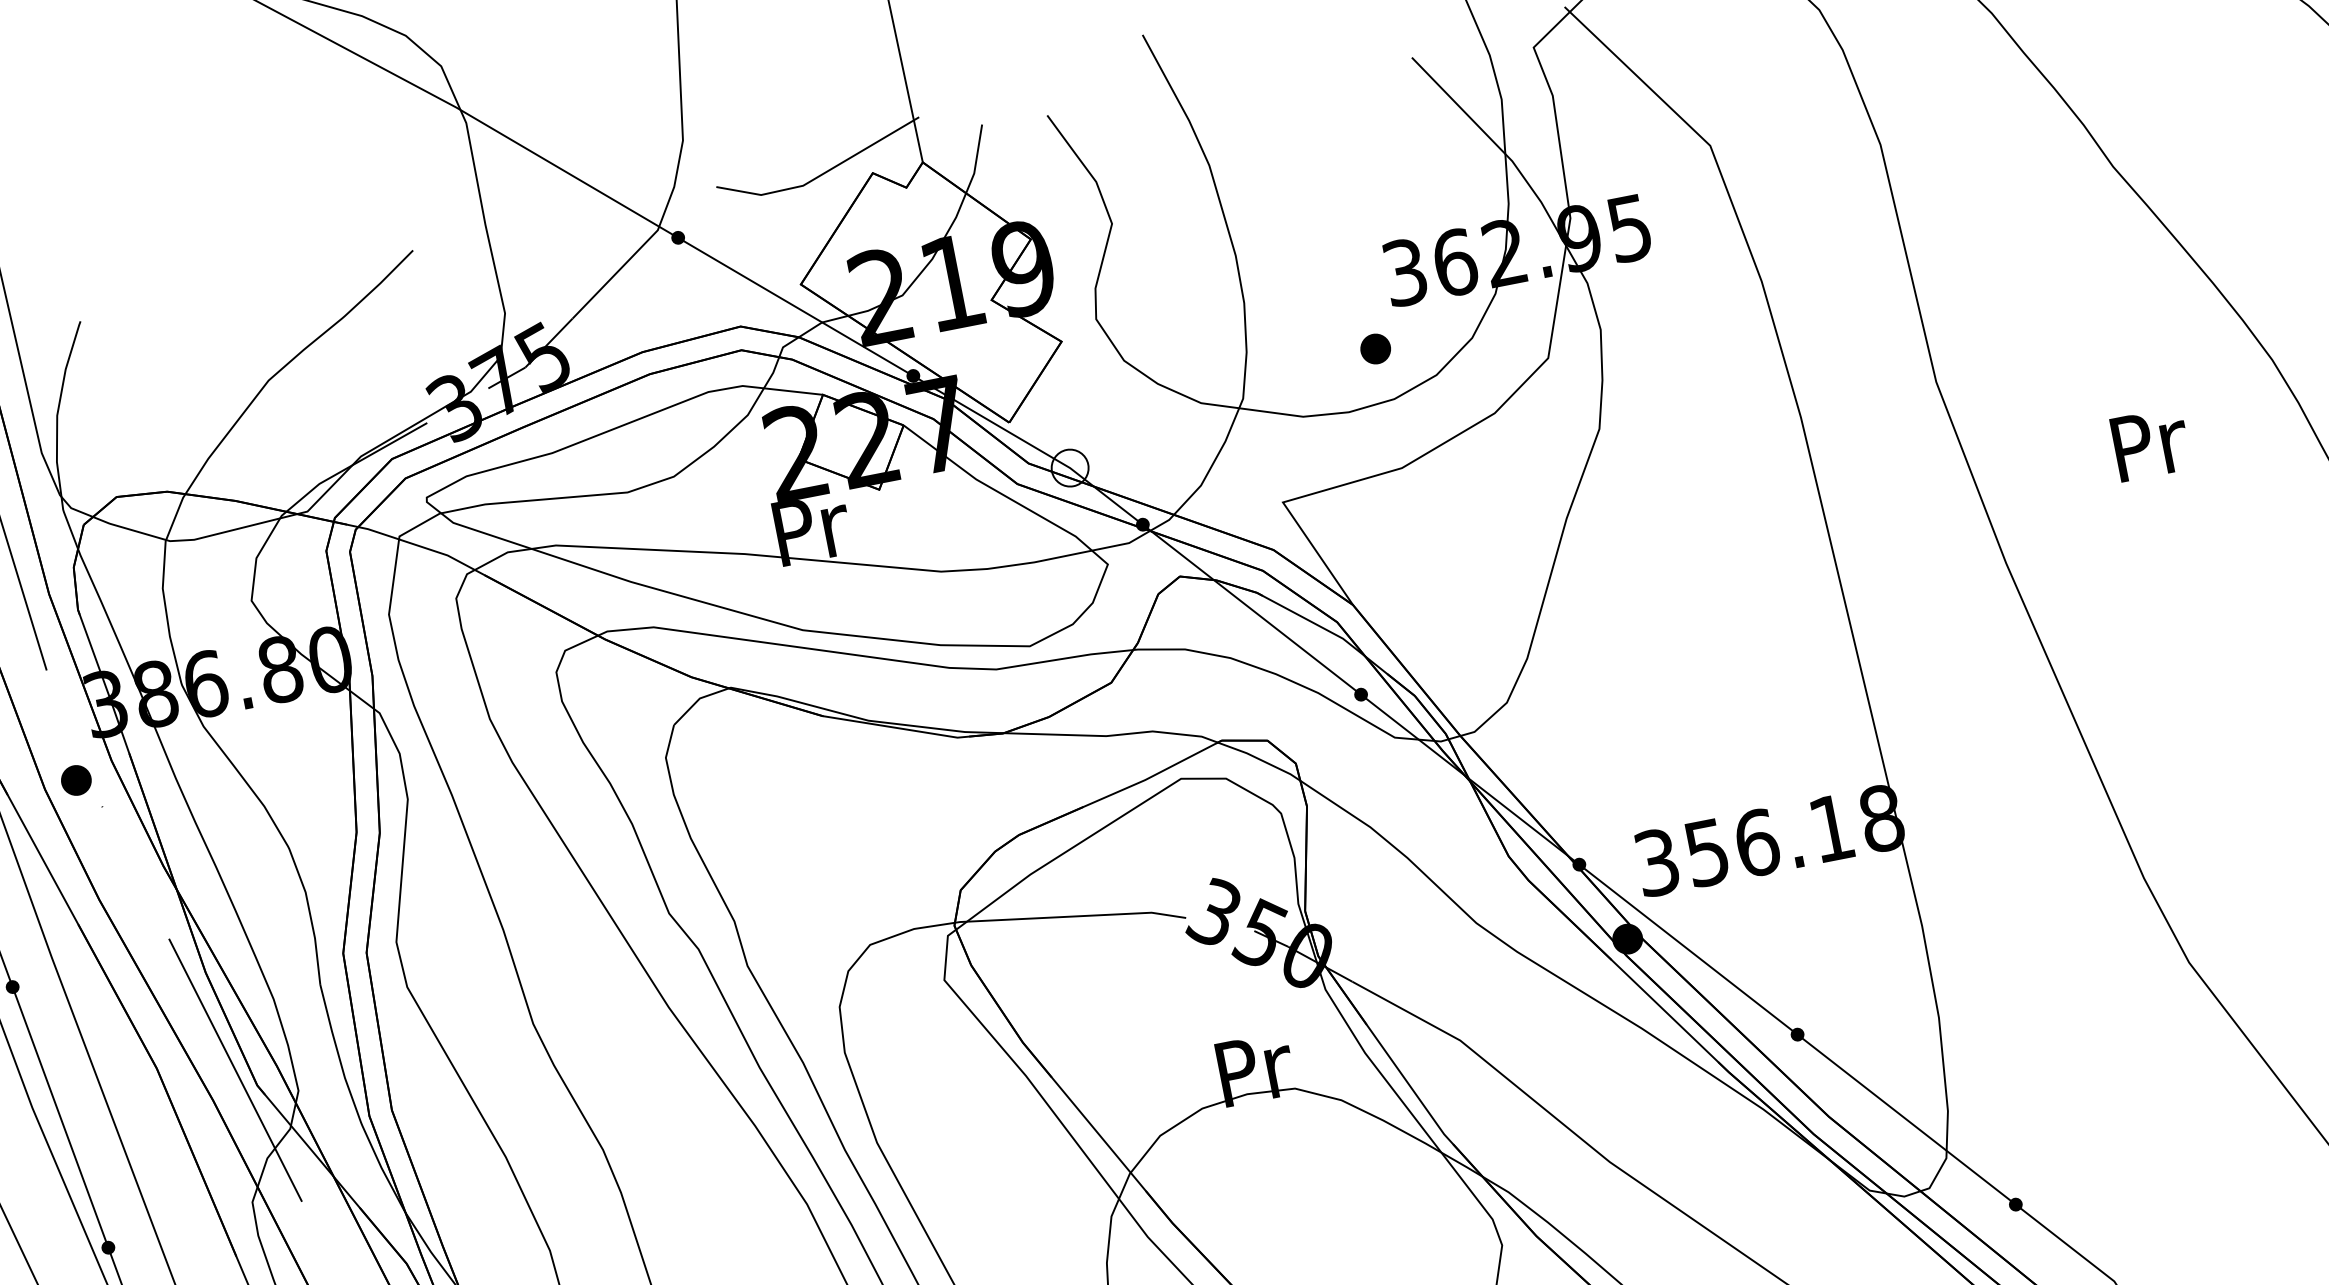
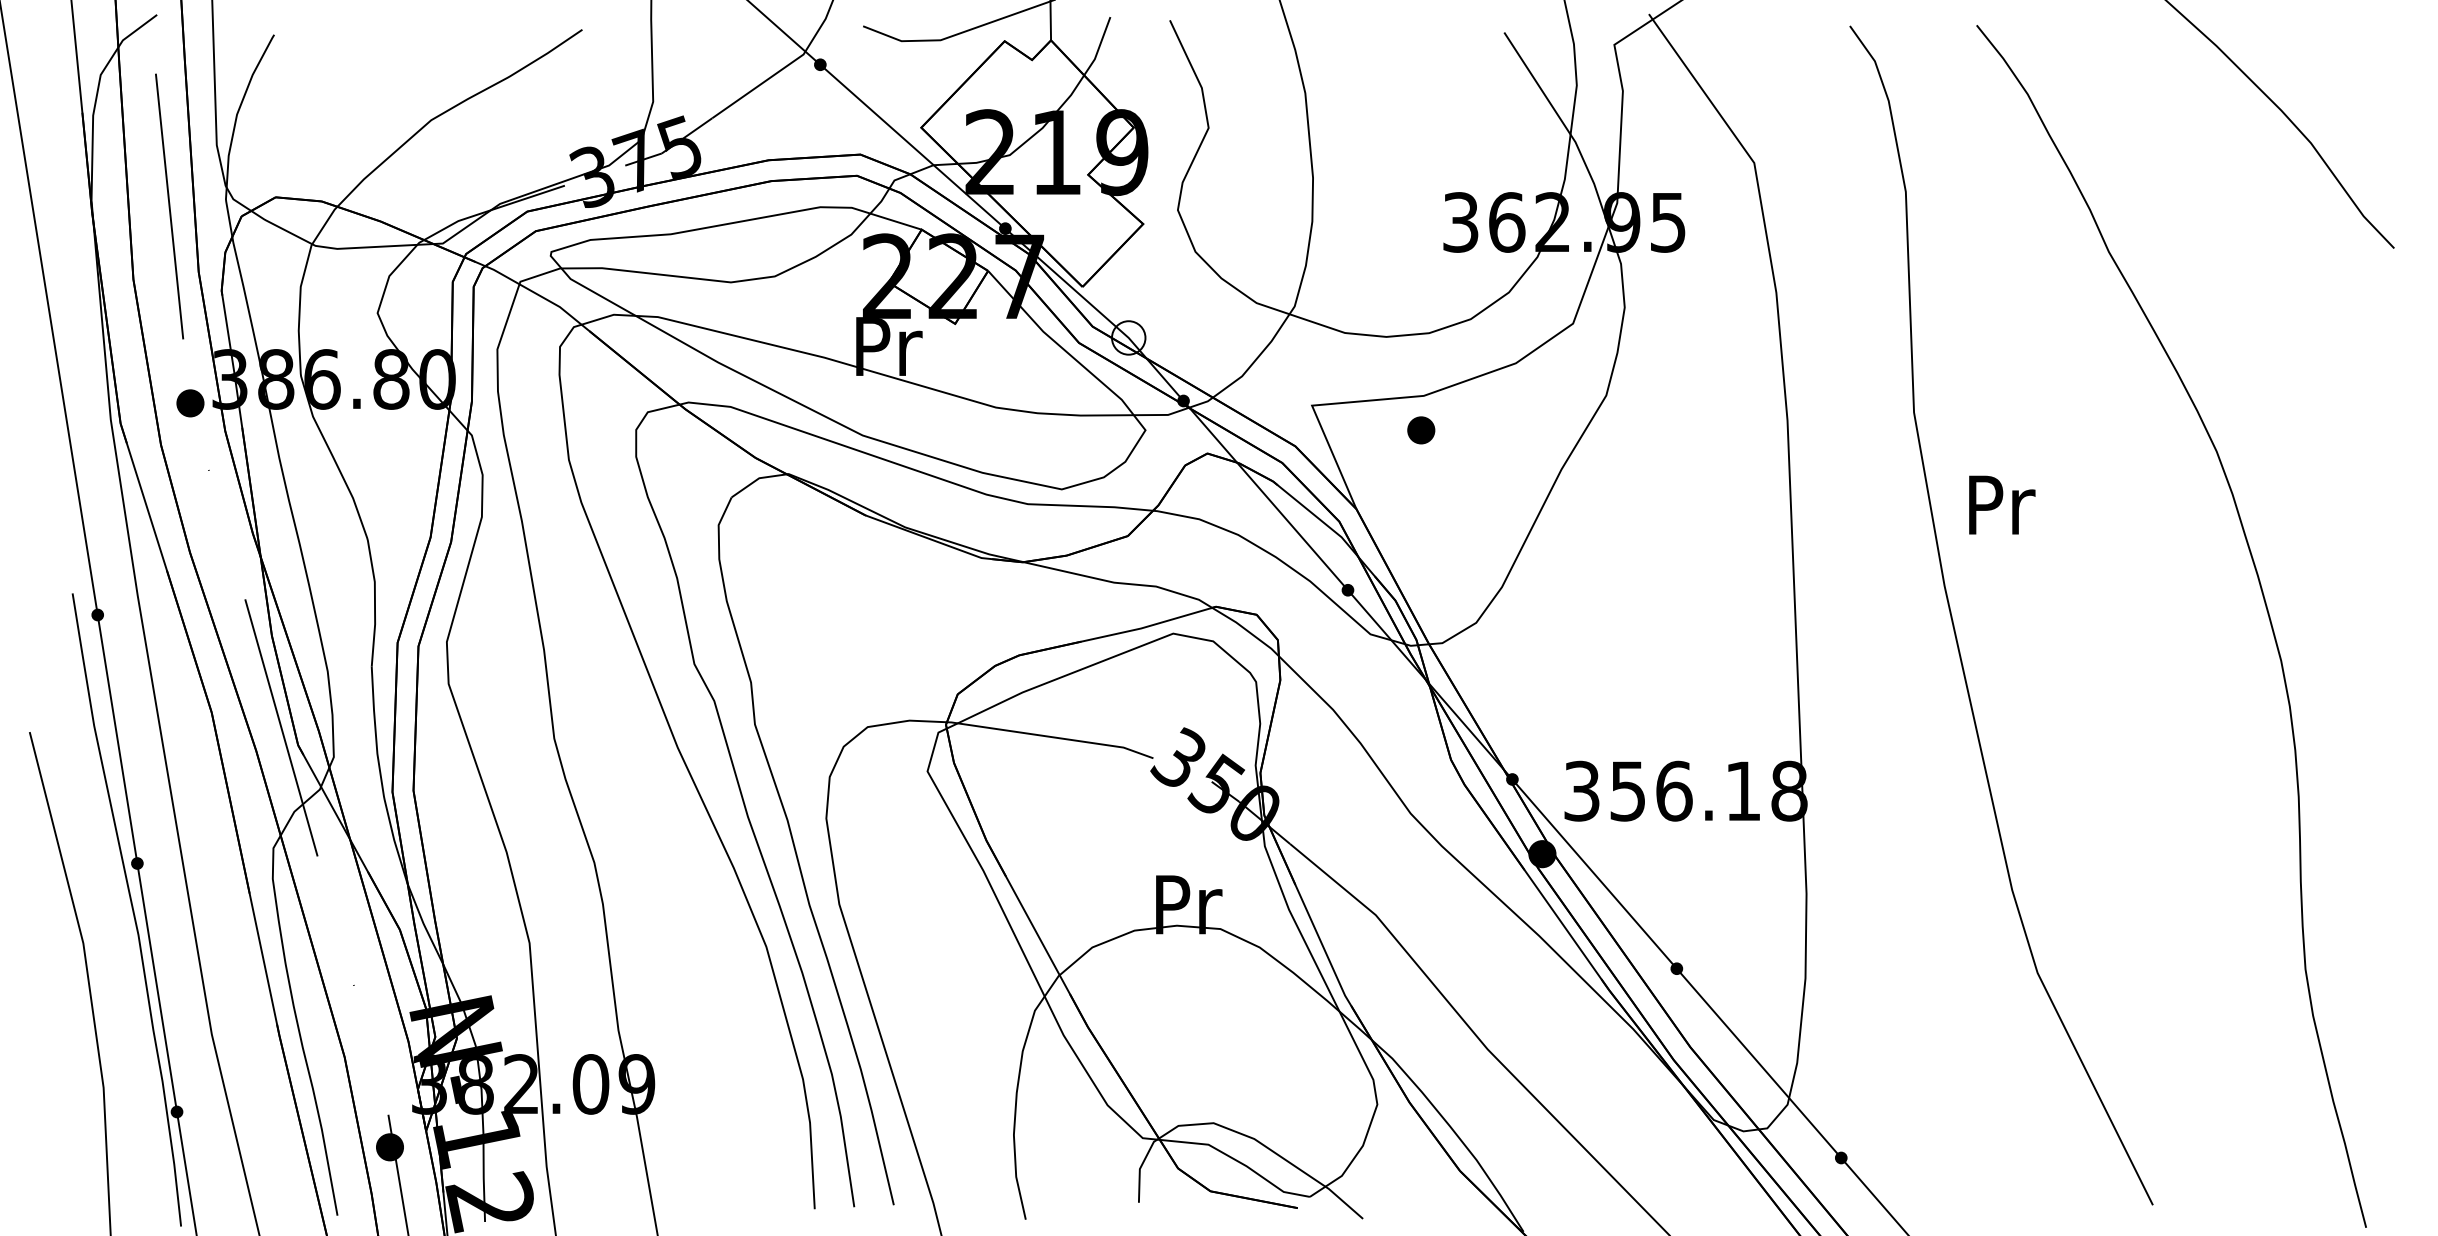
part: (1375, 349) -> (1421, 430), moved
text: (2151, 443) -> (2002, 504), moved
part: (76, 780) -> (190, 403), moved

